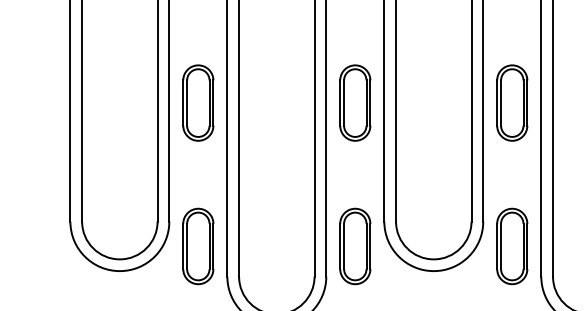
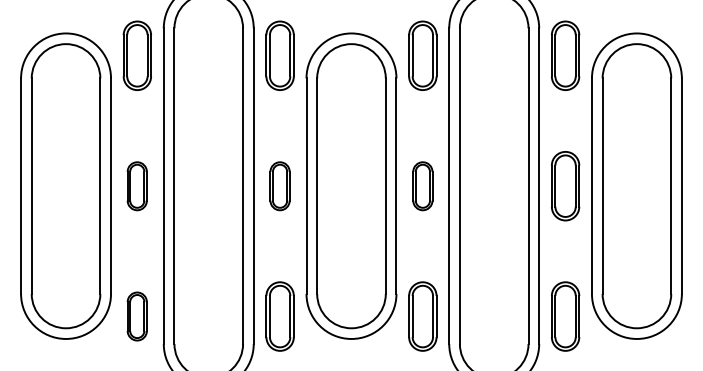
part: (197, 103) -> (136, 186), size x0.7
part: (354, 103) -> (279, 186), size x0.7
part: (511, 103) -> (422, 186), size x0.7
part: (197, 246) -> (136, 316), size x0.7

